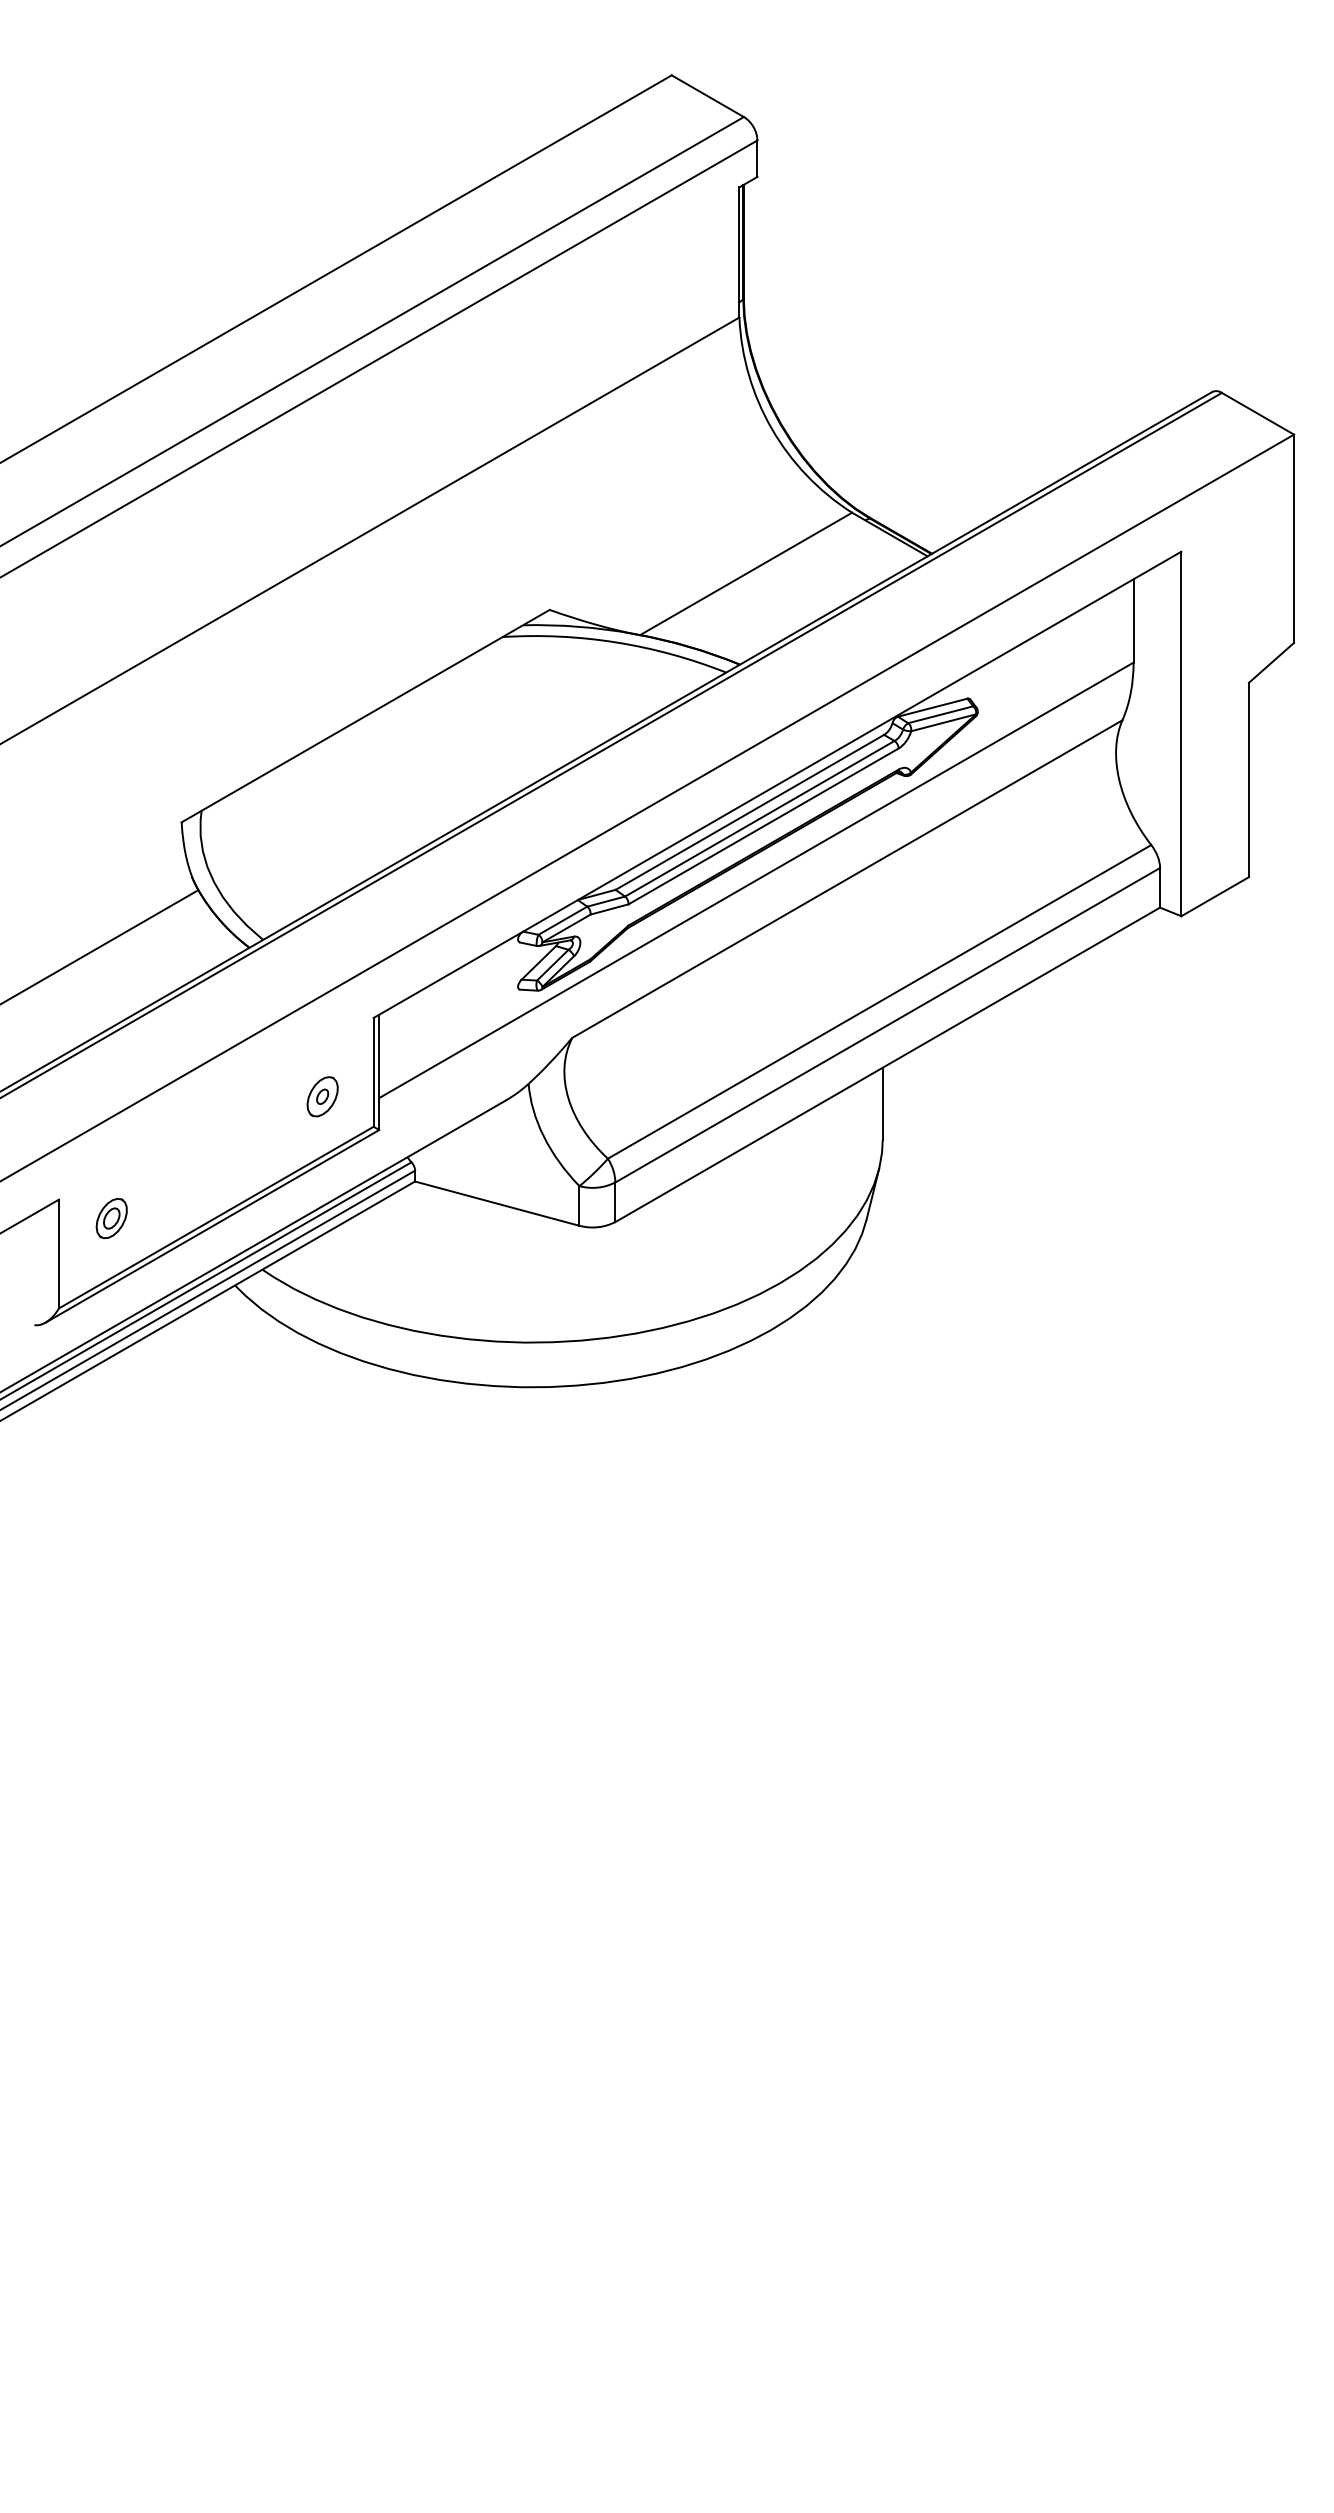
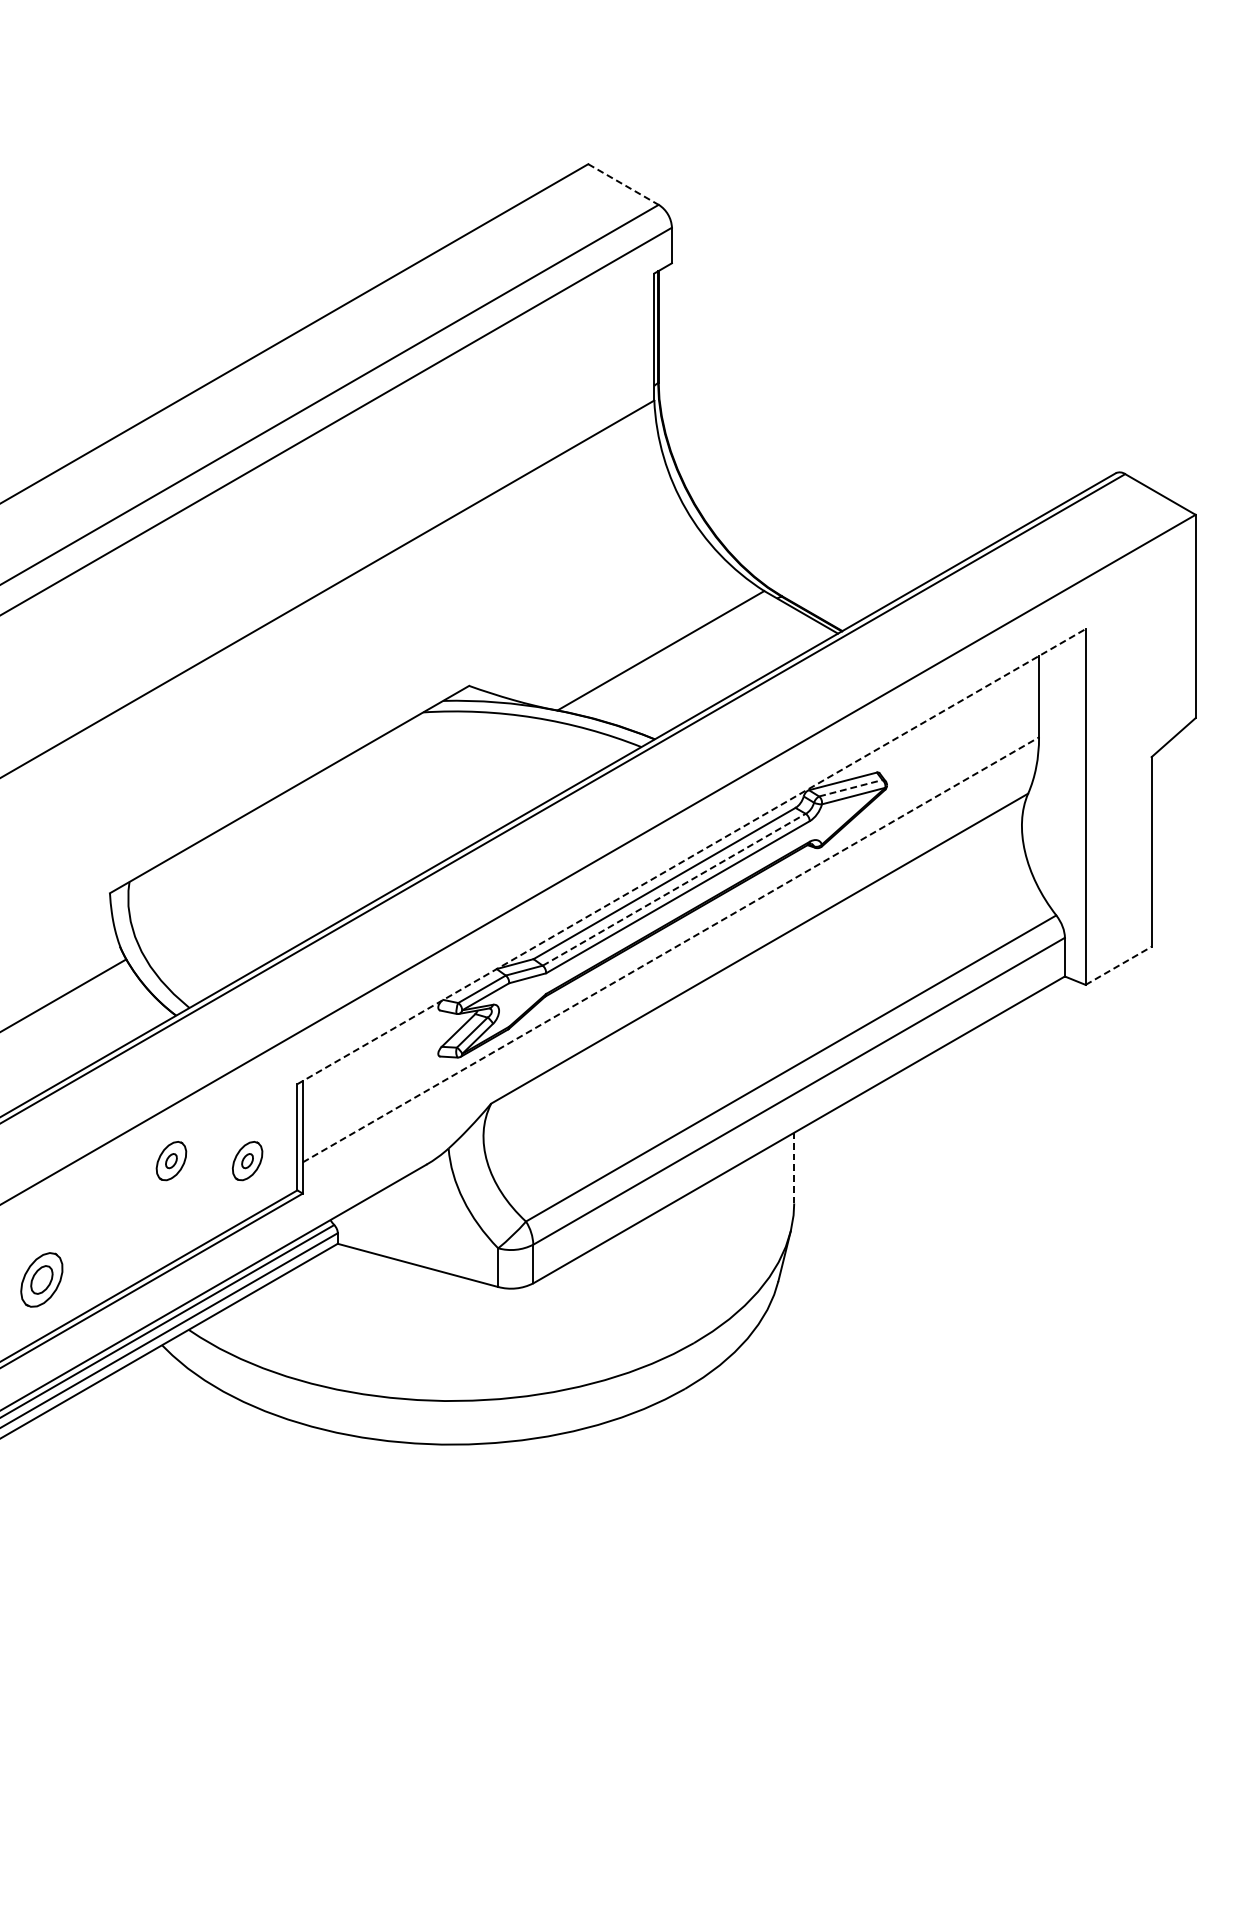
line: (707, 96) -> (623, 184), solid -> dashed
line: (940, 714) -> (850, 787), solid -> dashed
line: (777, 784) -> (691, 856), solid -> dashed
line: (759, 818) -> (673, 889), solid -> dashed
line: (756, 880) -> (671, 950), solid -> dashed
line: (1215, 896) -> (1118, 965), solid -> dashed
part: (244, 1096) -> (171, 1160), added
line: (882, 1103) -> (793, 1167), solid -> dashed
part: (111, 1218) -> (41, 1279), size x1.4

